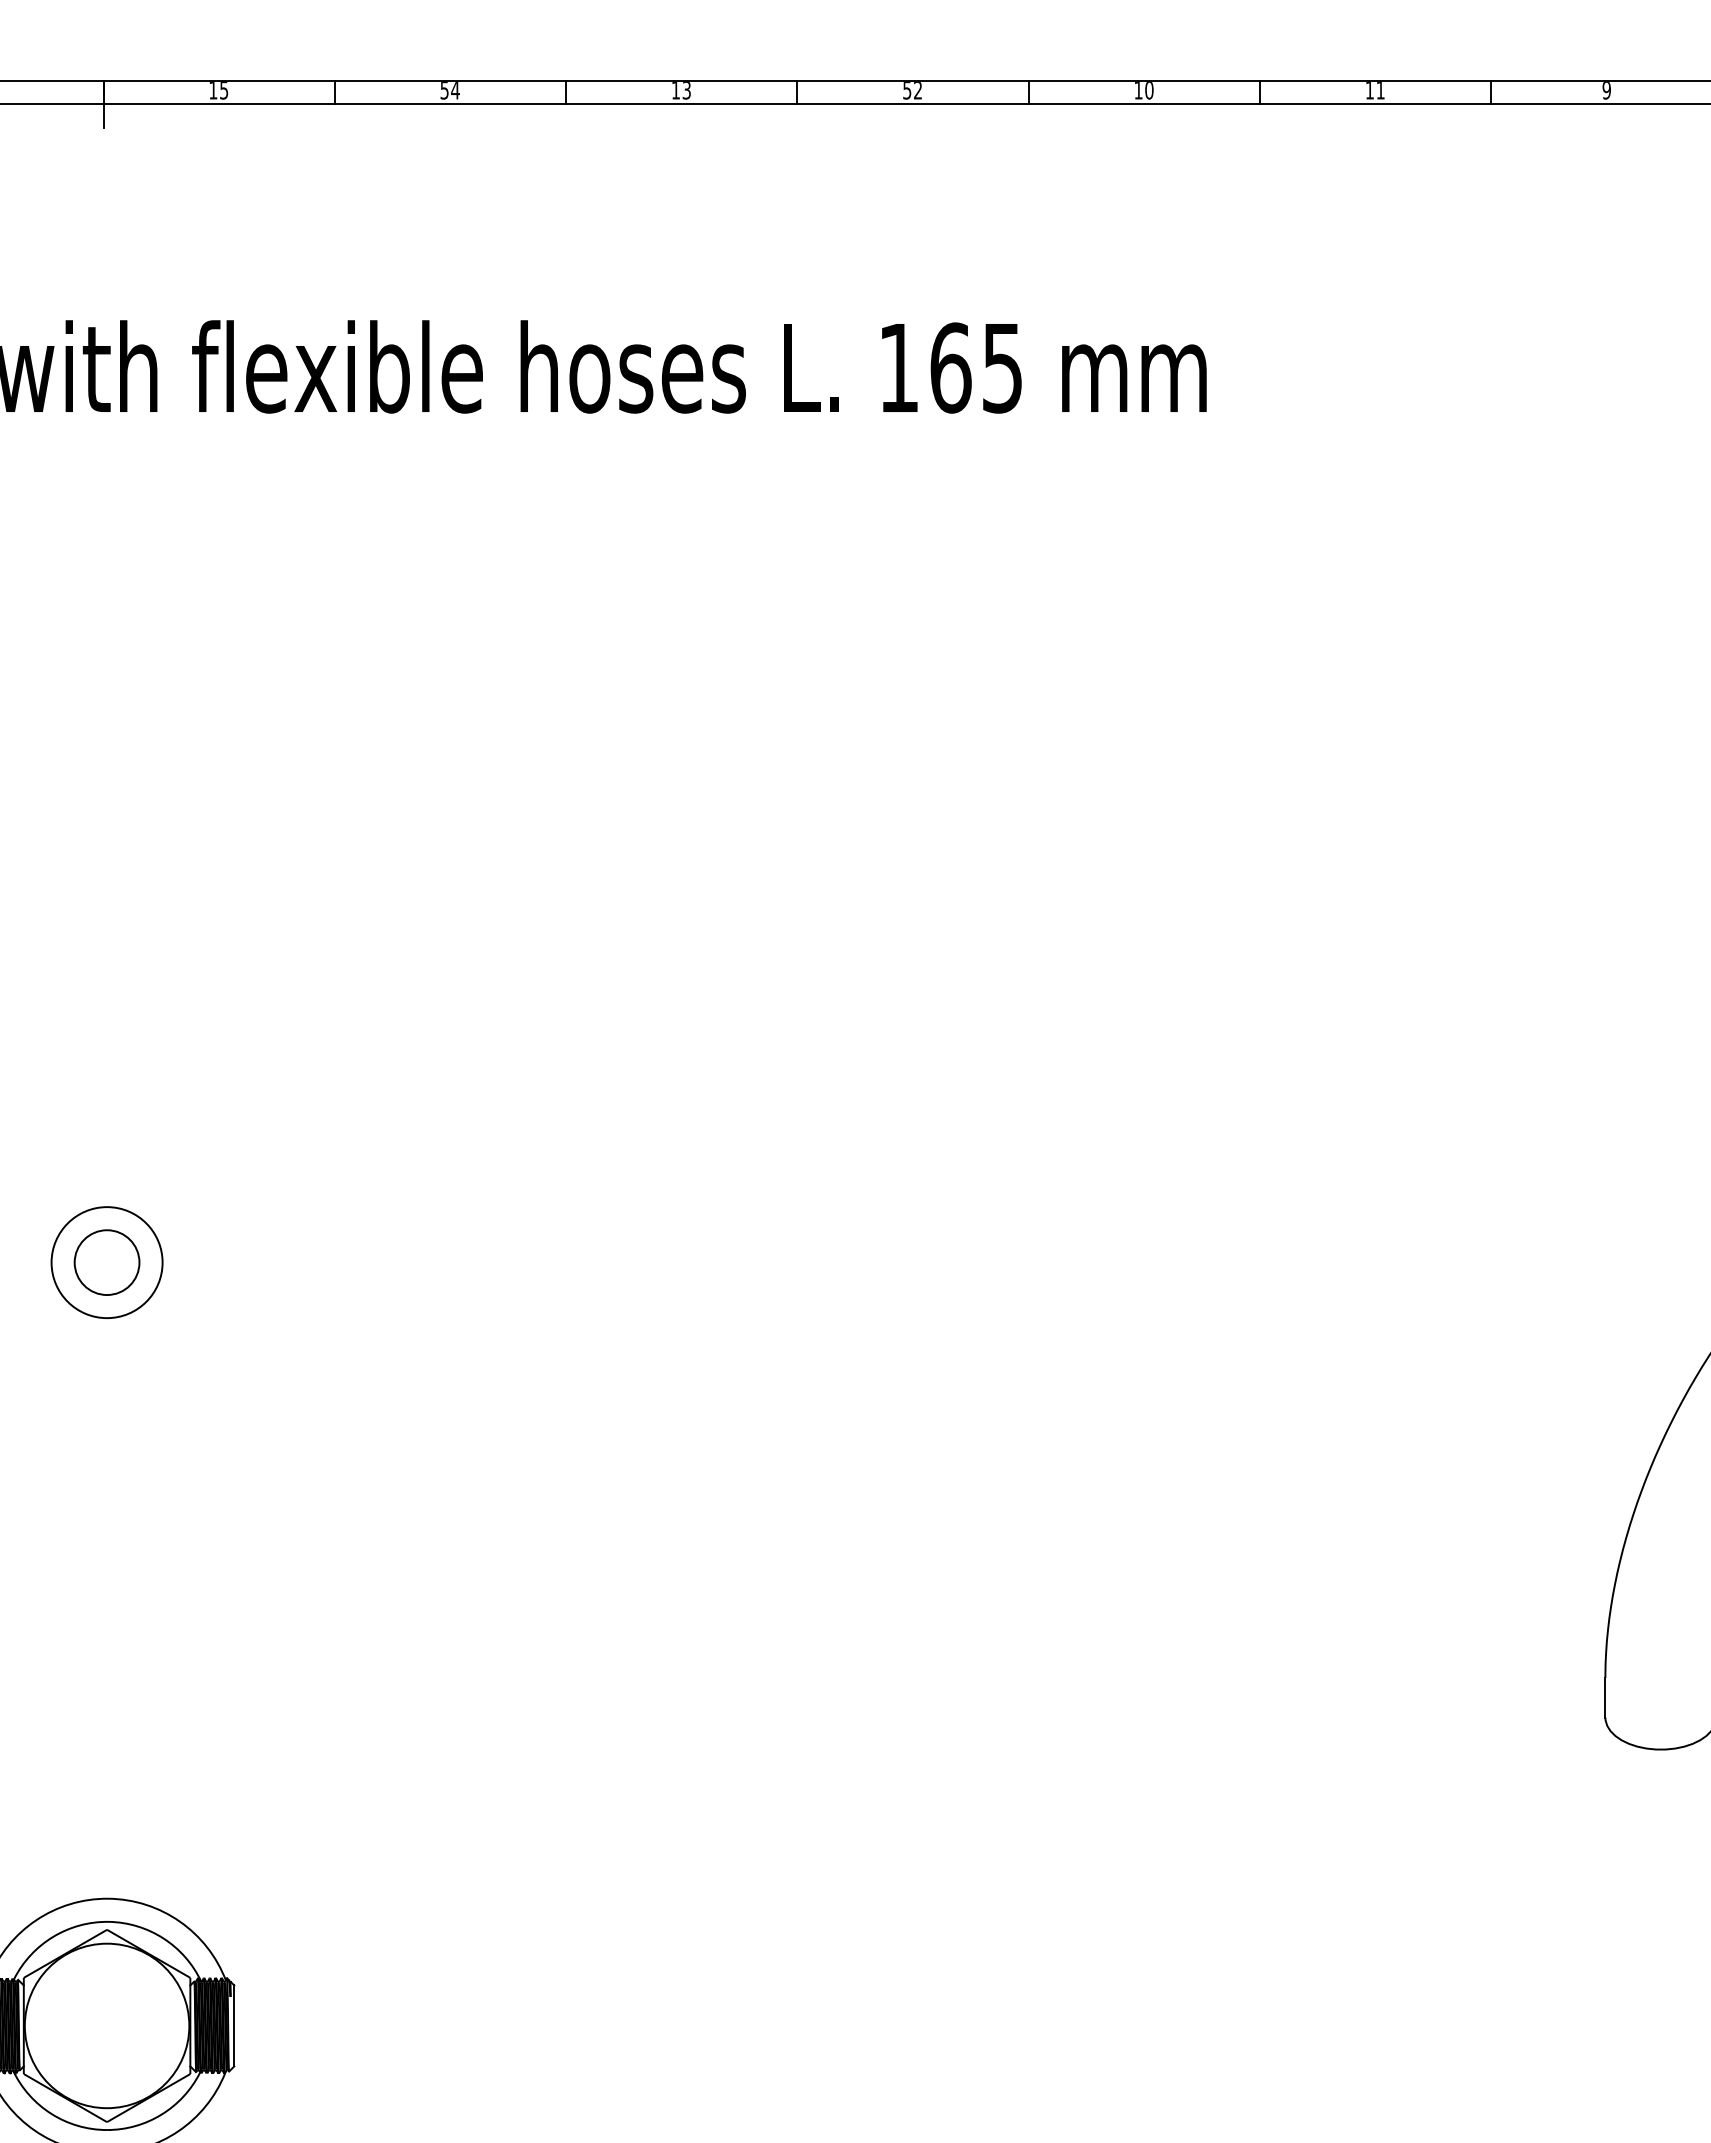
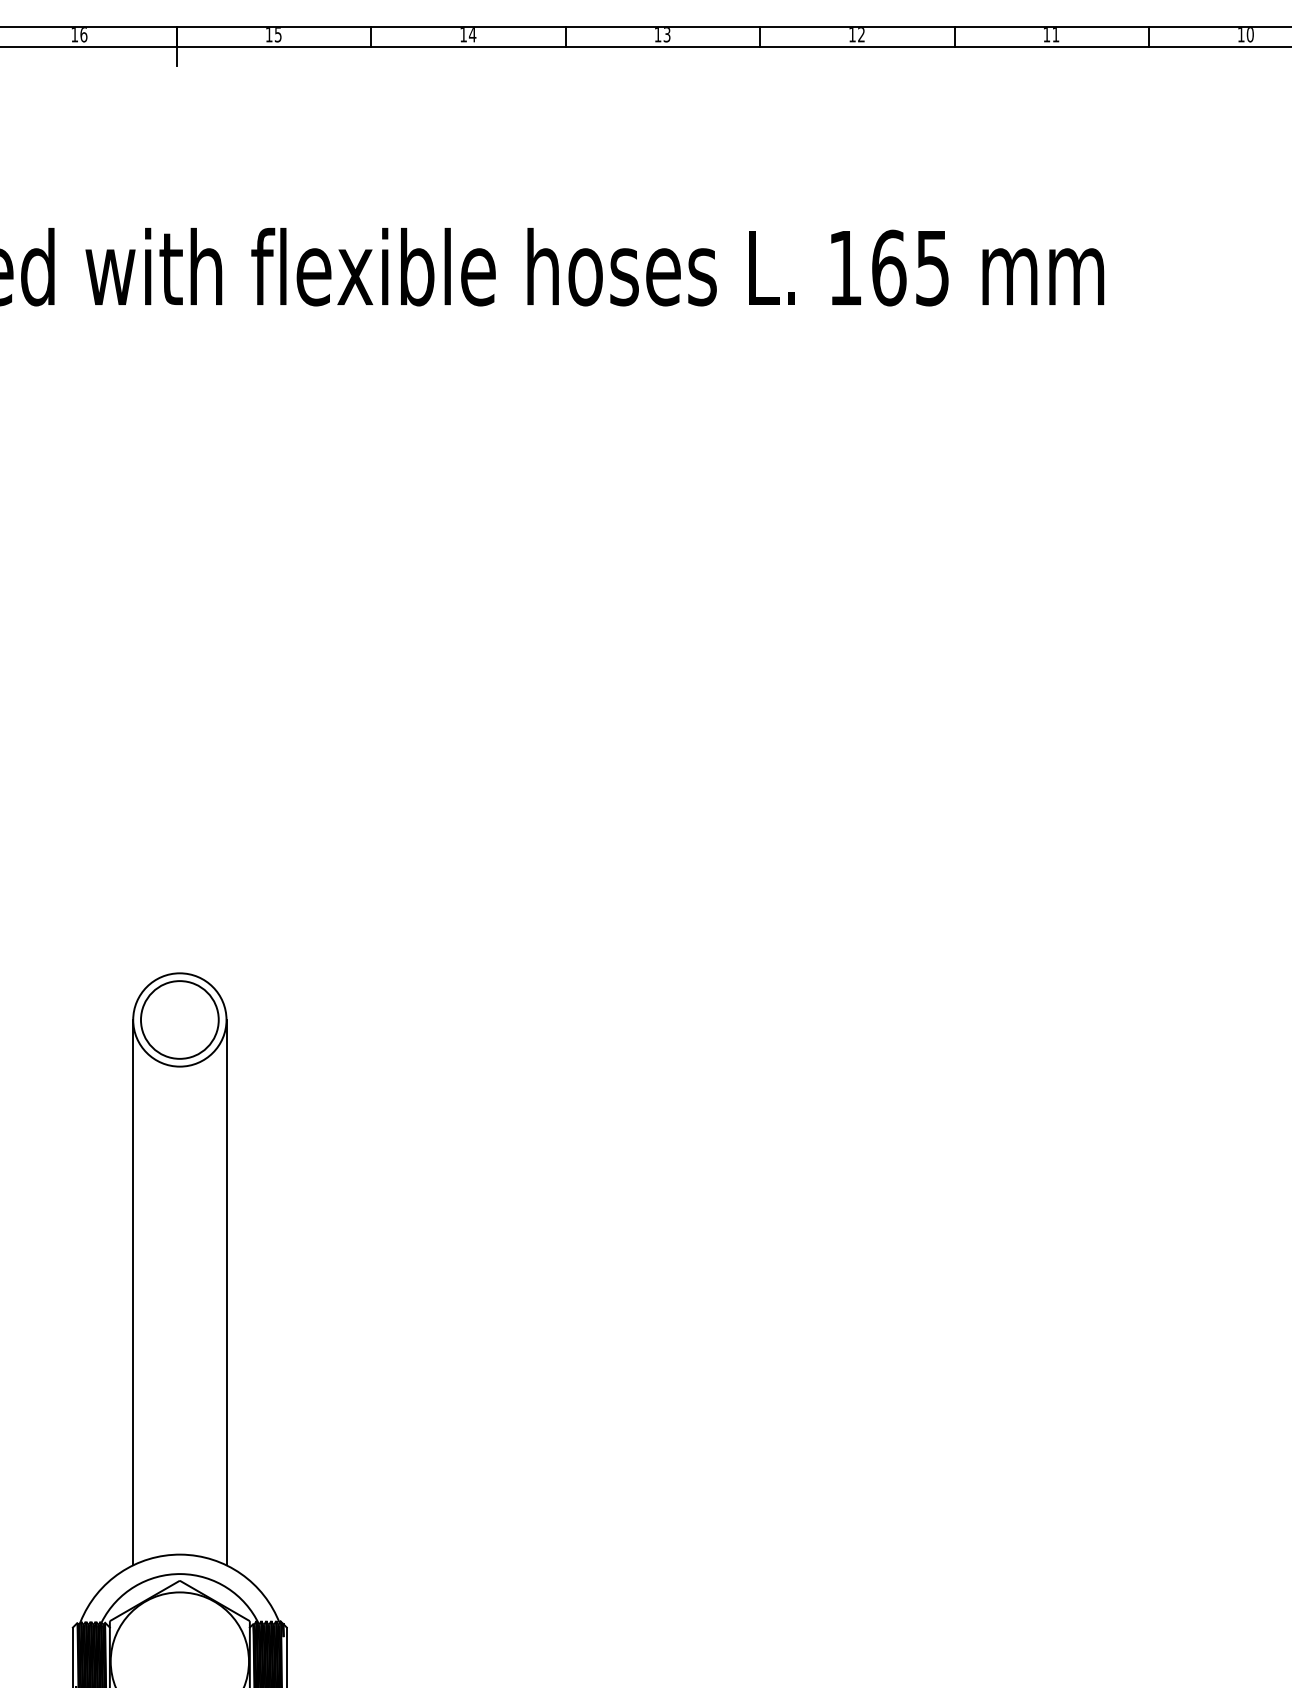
text: (444, 90) -> (463, 34), 54 -> 14
text: (907, 90) -> (852, 34), 52 -> 12
text: (1149, 90) -> (1056, 34), 10 -> 11
text: (1380, 90) -> (1250, 34), 11 -> 10
circle: (106, 1262) -> (179, 1019), size x1.43
line: (51, 1586) -> (133, 1292), added
line: (162, 1586) -> (226, 1292), added

